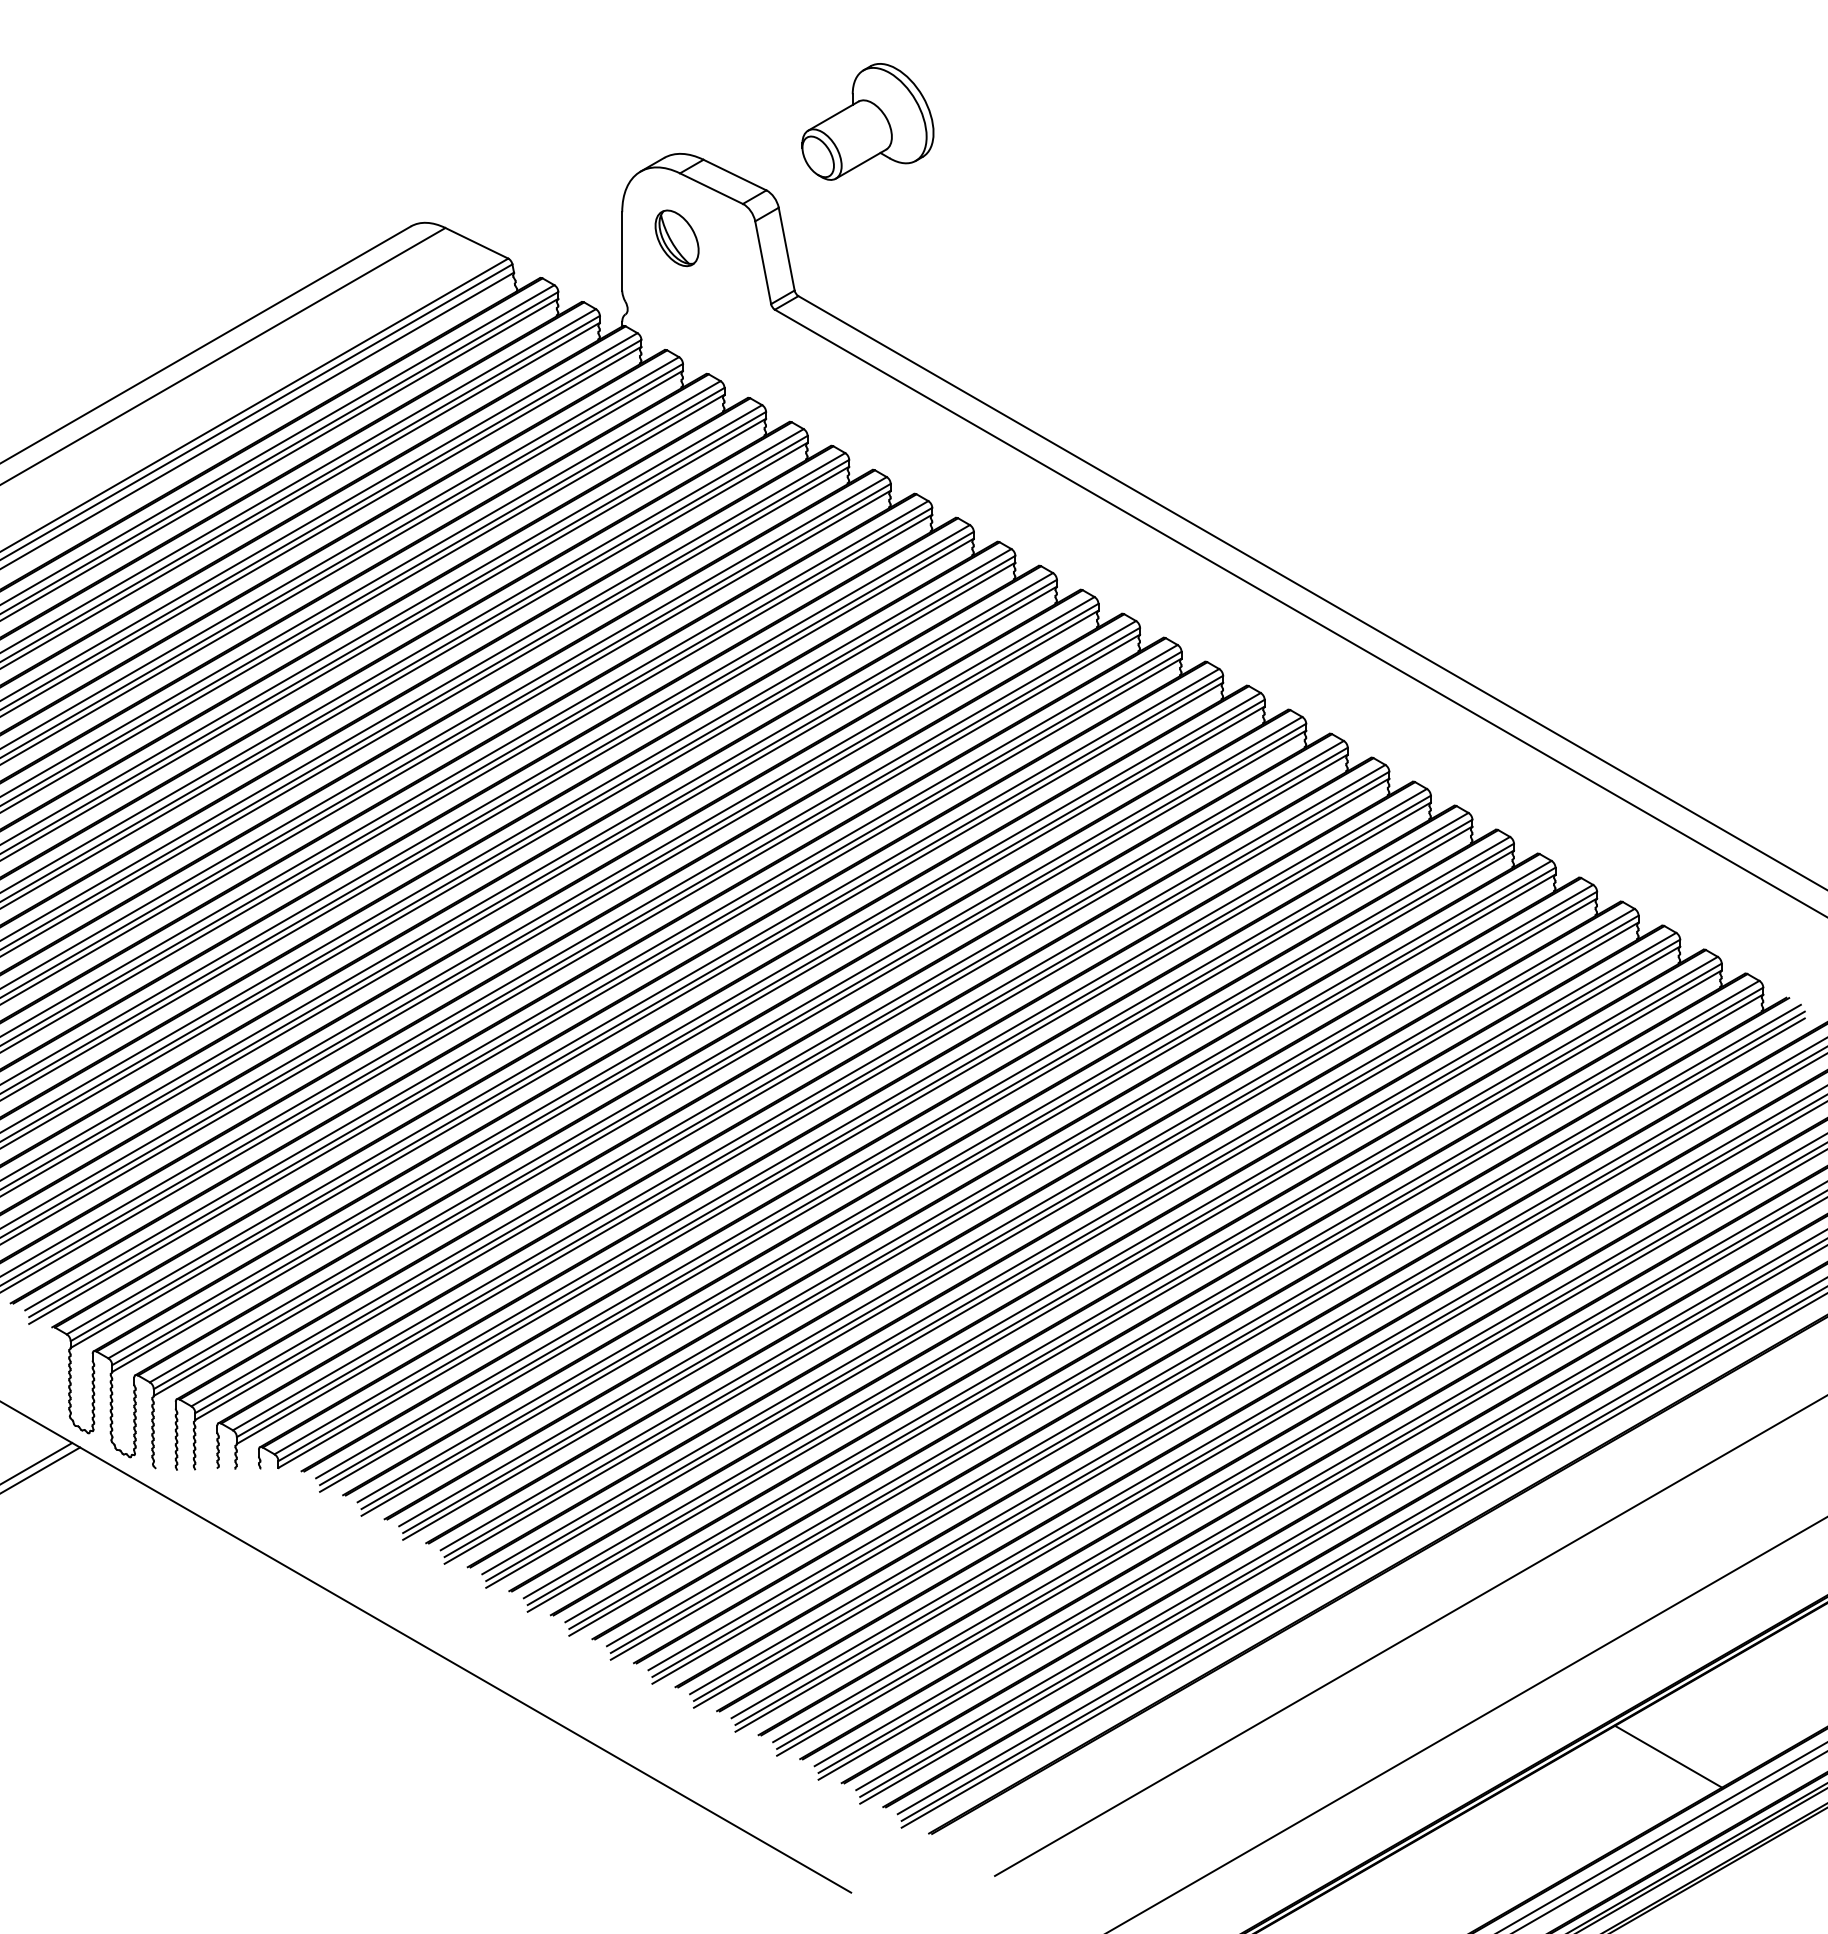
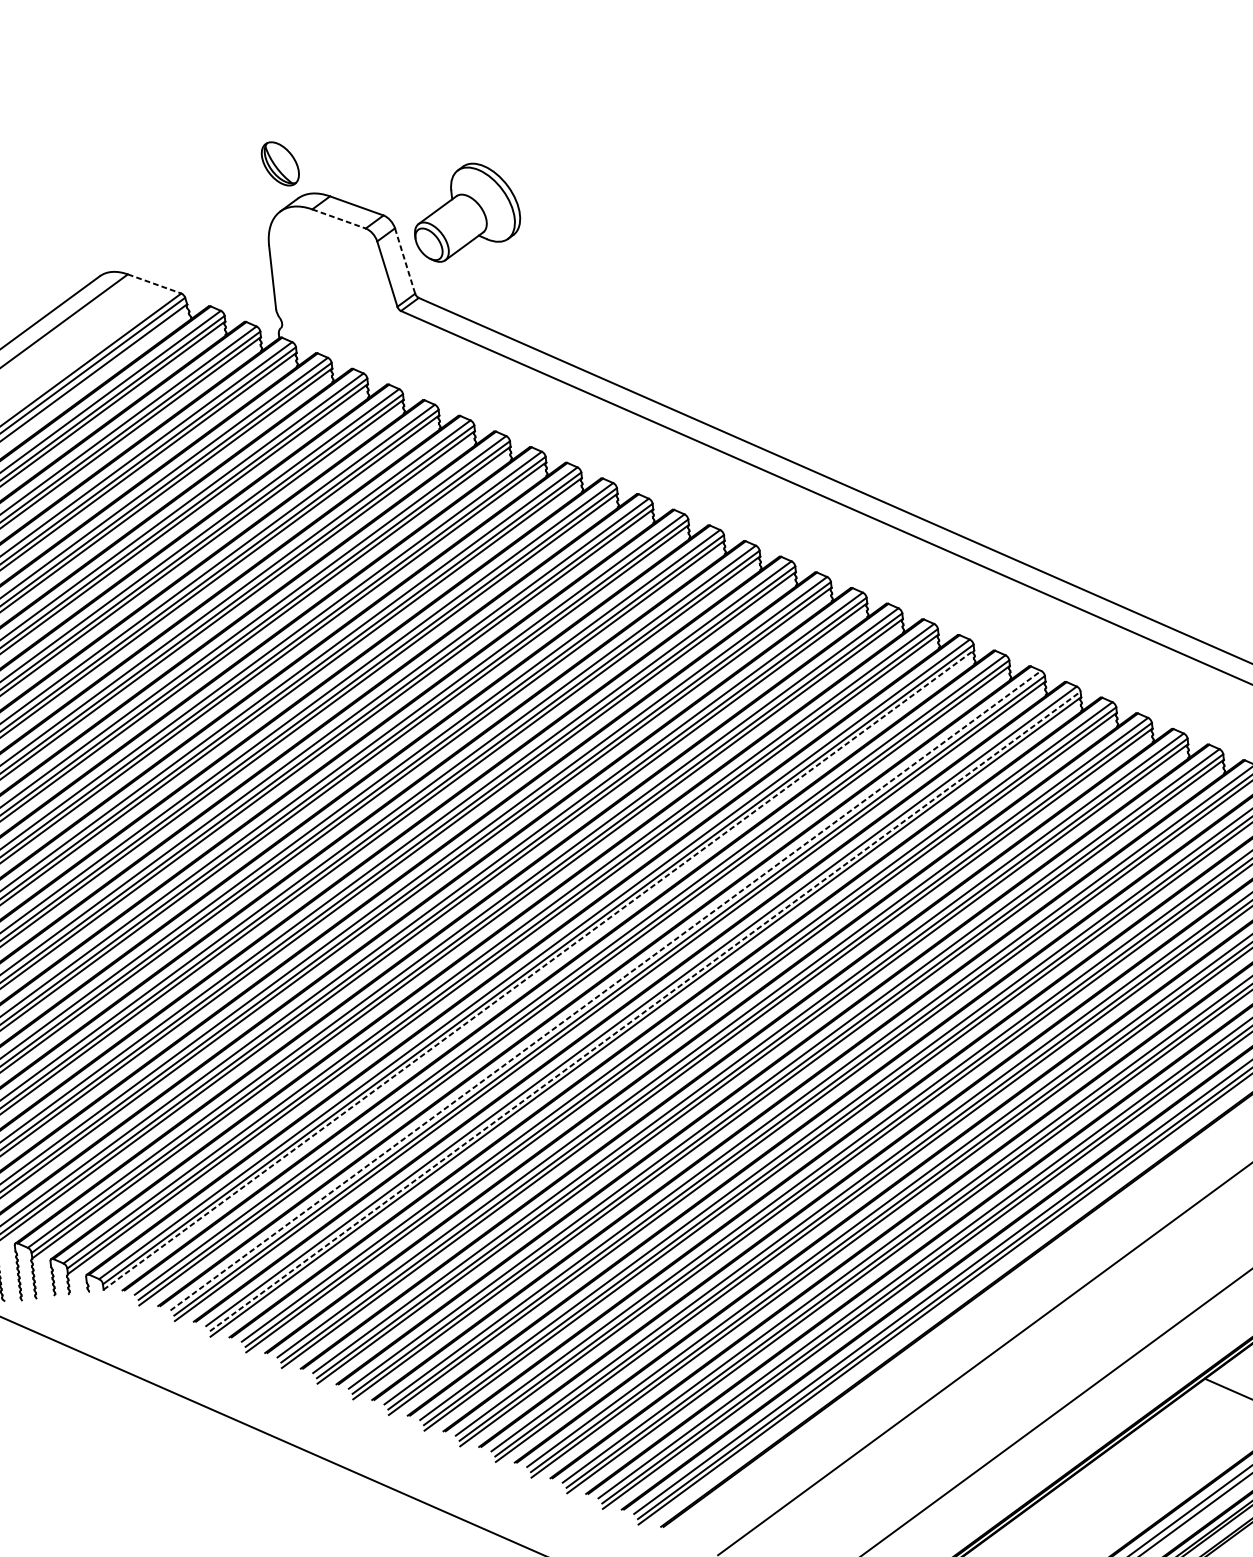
part: (867, 121) -> (465, 211), moved
line: (711, 188) -> (339, 218), solid -> dashed
part: (676, 238) -> (279, 164), moved
line: (476, 243) -> (154, 284), solid -> dashed
line: (786, 249) -> (404, 261), solid -> dashed
line: (855, 1134) -> (539, 969), solid -> dashed
line: (934, 1169) -> (606, 990), solid -> dashed
line: (979, 1200) -> (645, 1011), solid -> dashed

